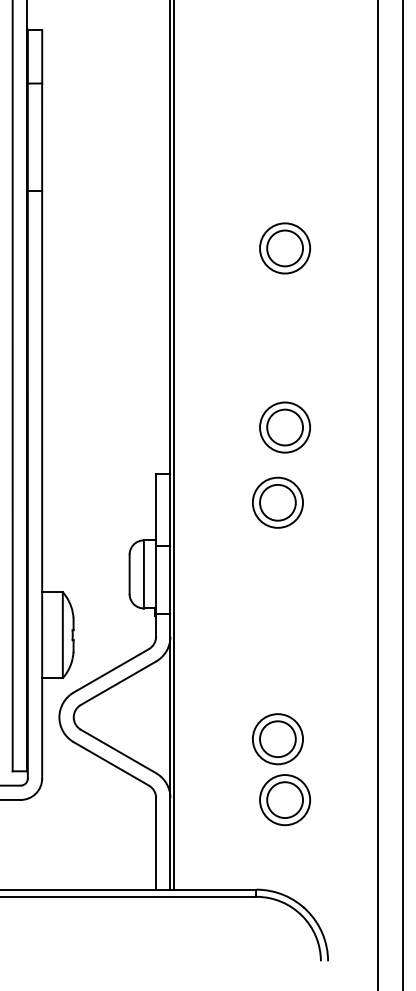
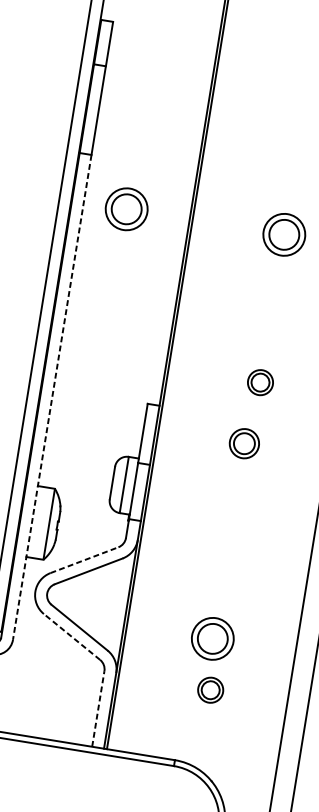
part: (94, 248) -> (127, 209), added
part: (285, 427) -> (260, 382), size x0.6
line: (42, 484) -> (52, 397), solid -> dashed
part: (277, 502) -> (244, 443), size x0.7
line: (111, 670) -> (84, 559), solid -> dashed
line: (110, 763) -> (71, 636), solid -> dashed
part: (285, 800) -> (210, 690), size x0.6
line: (156, 843) -> (98, 708), solid -> dashed

